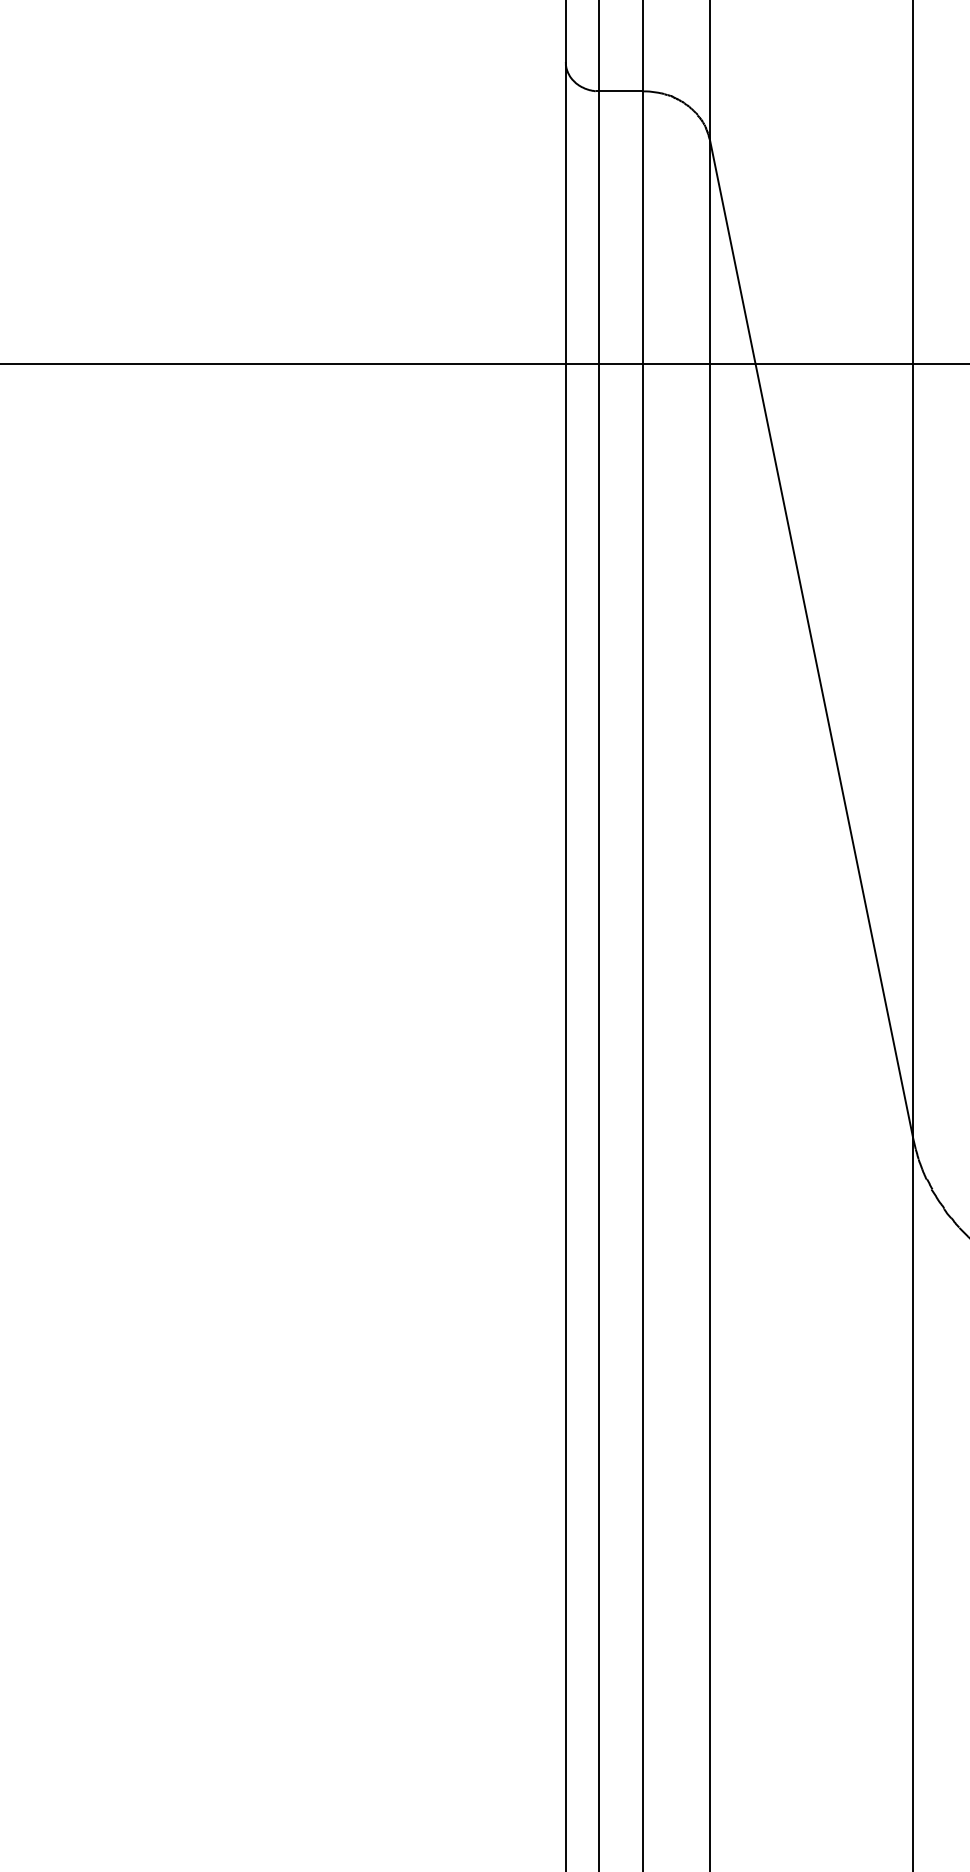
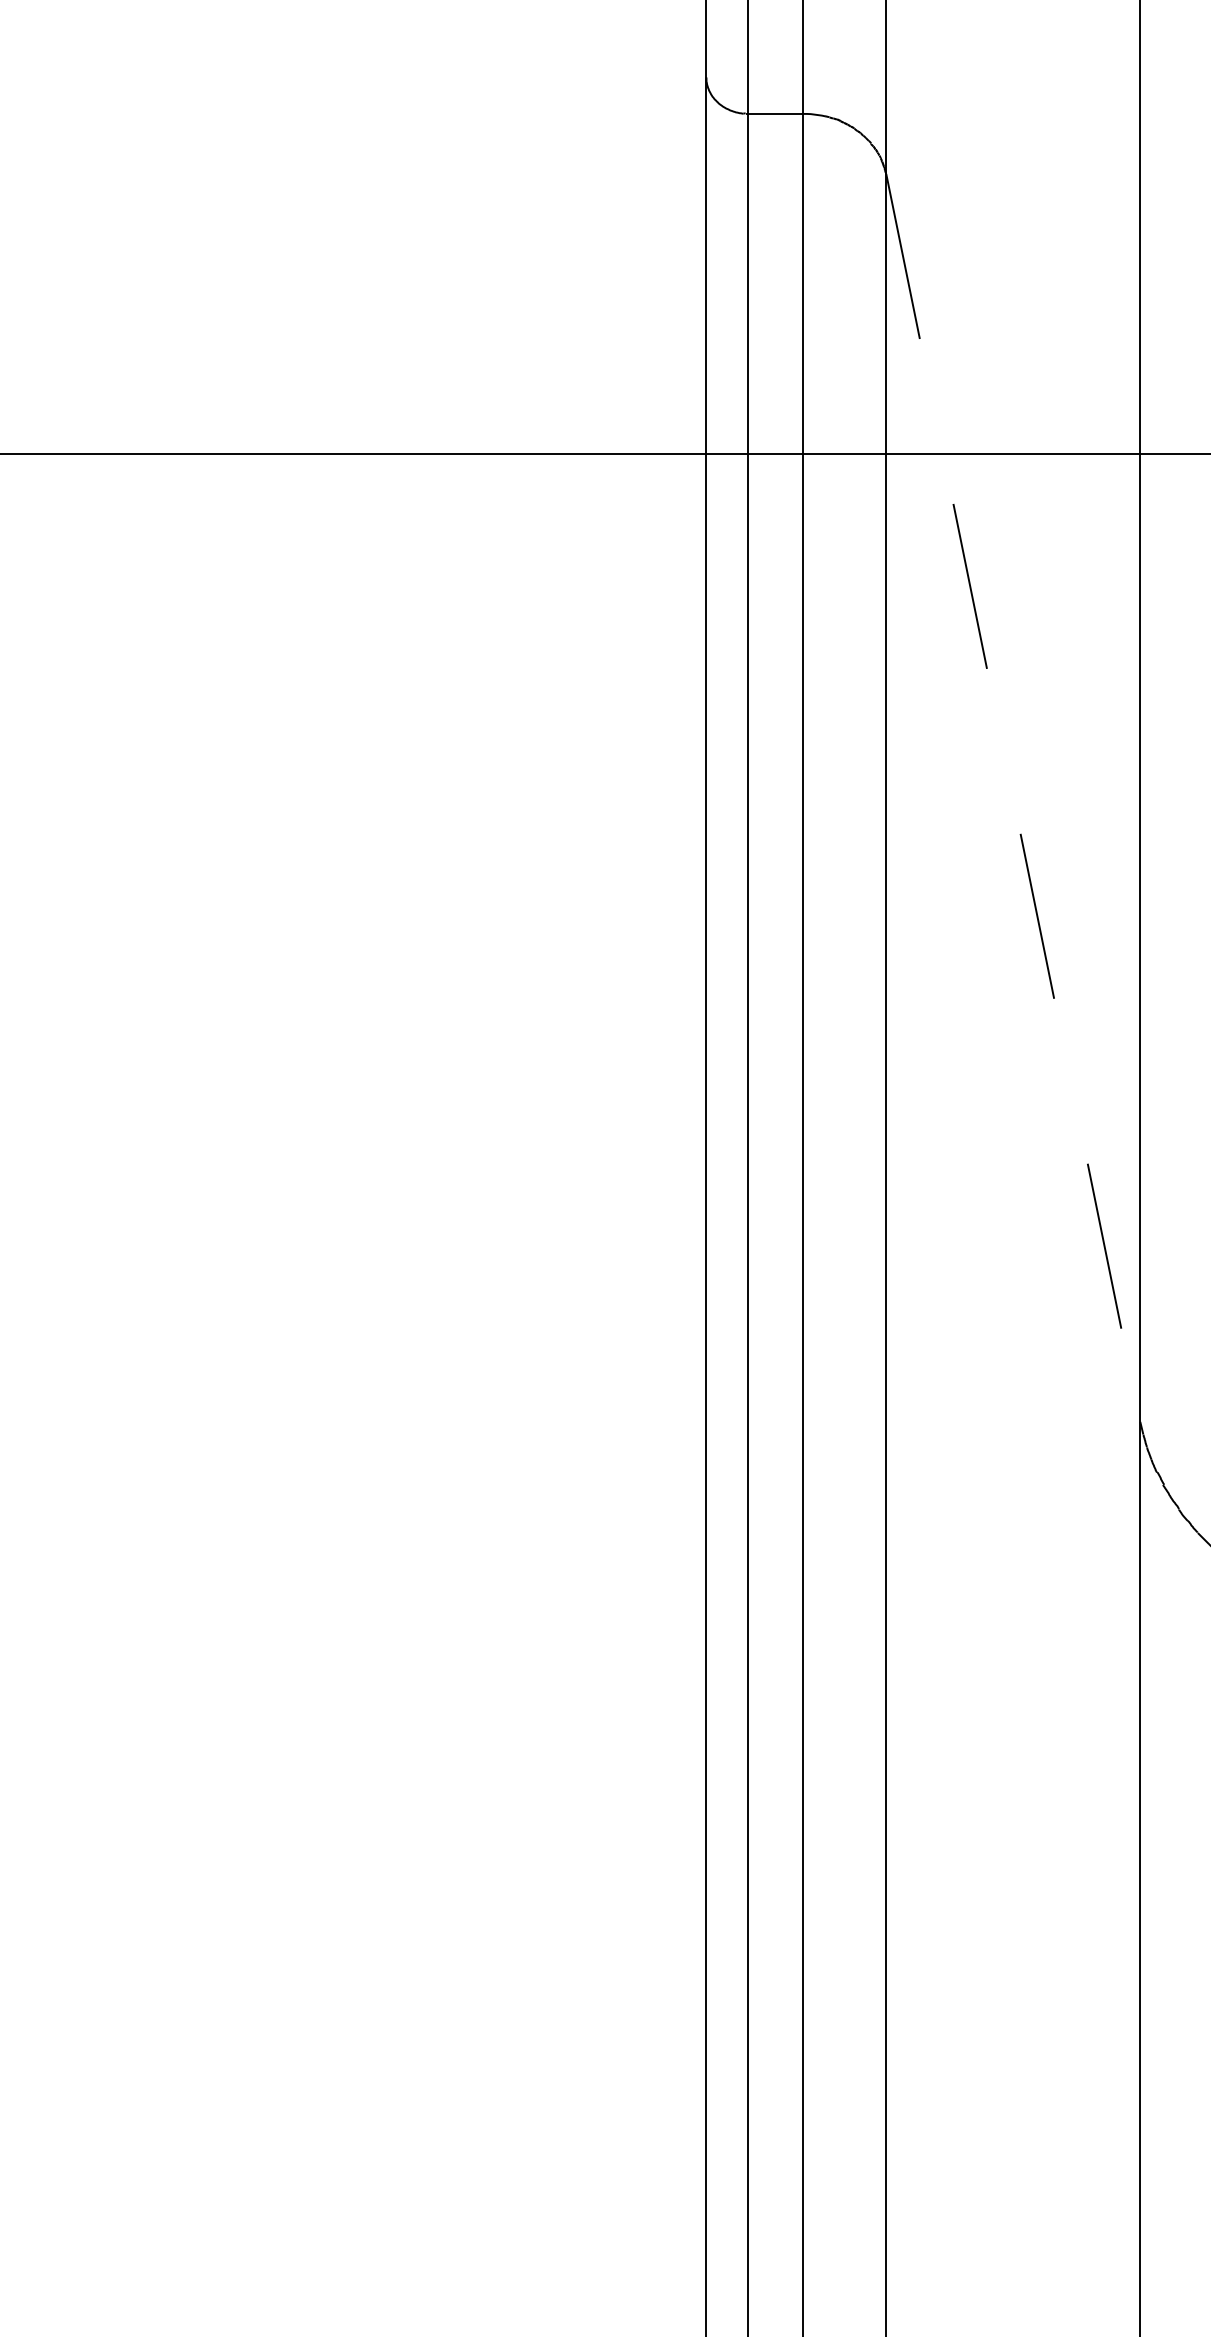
line: (811, 639) -> (1013, 798), solid -> dashed

